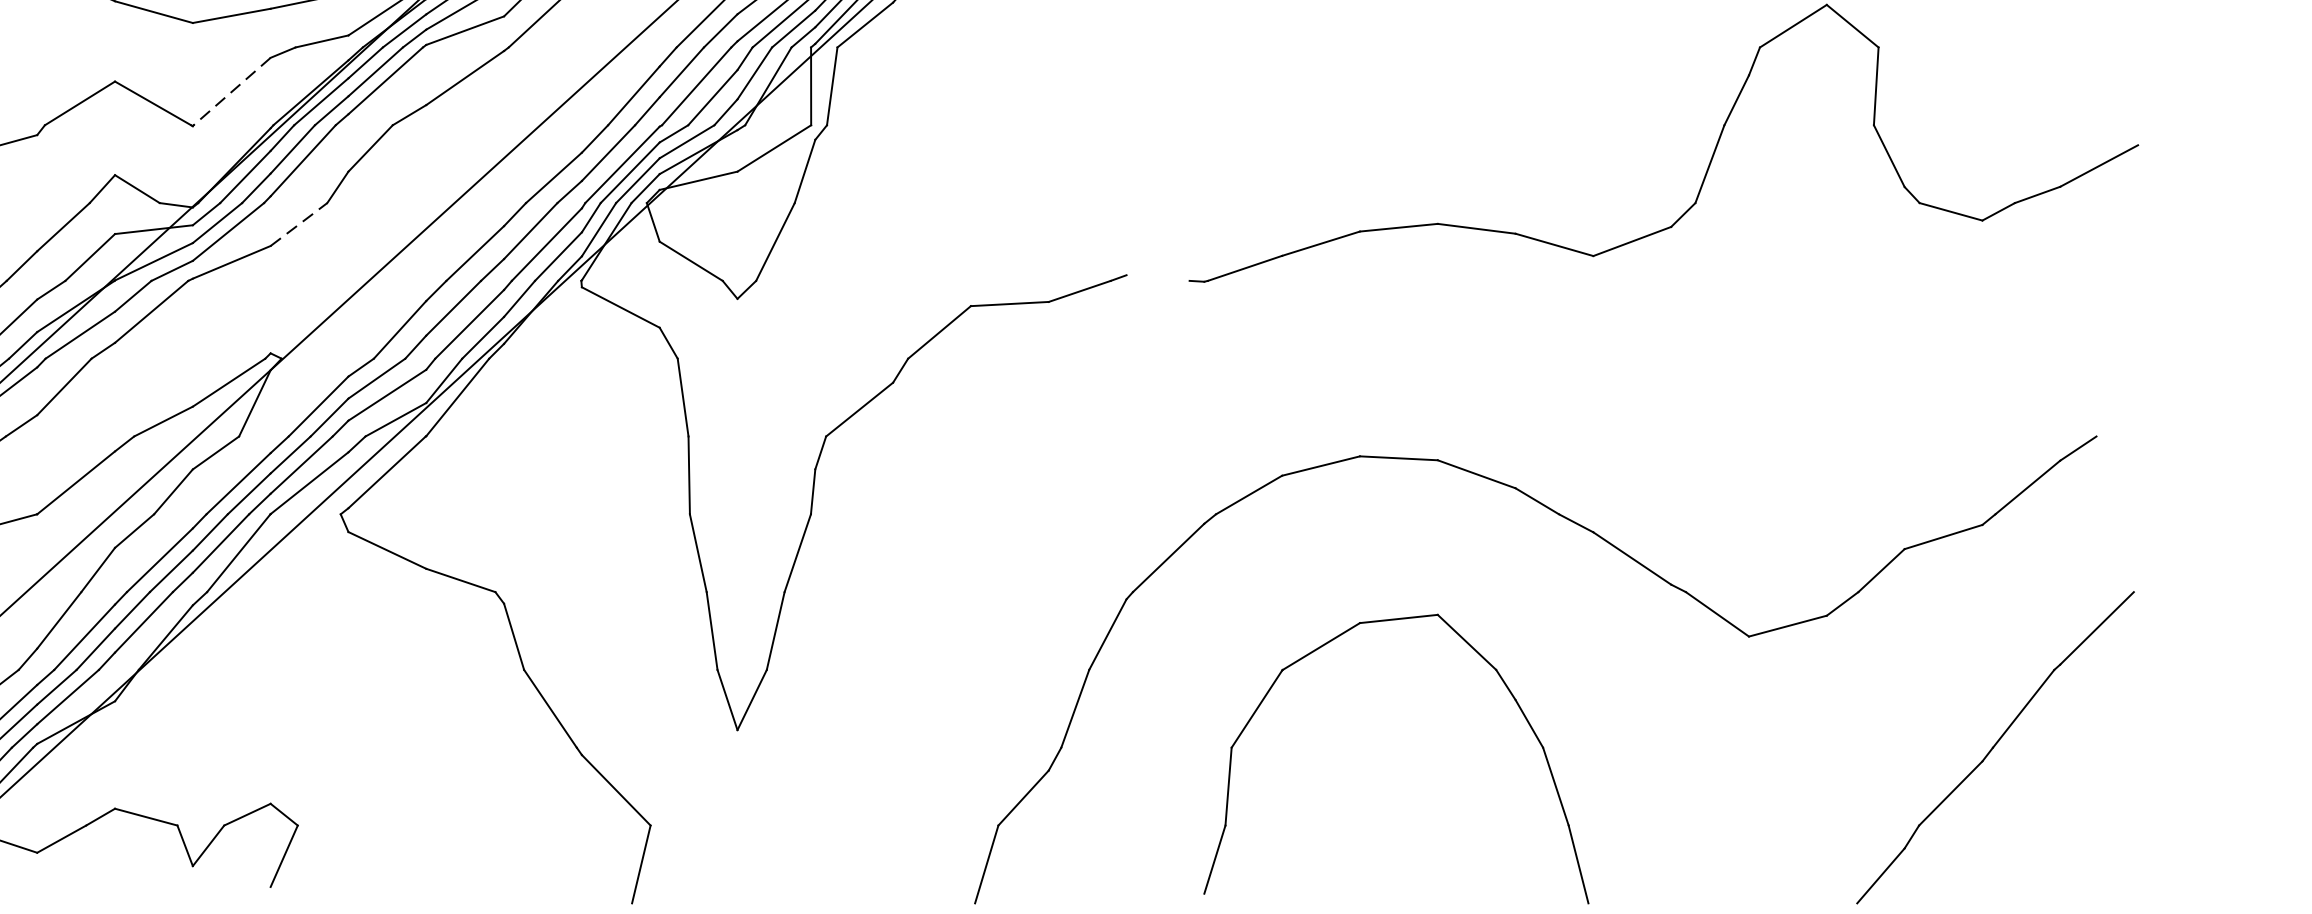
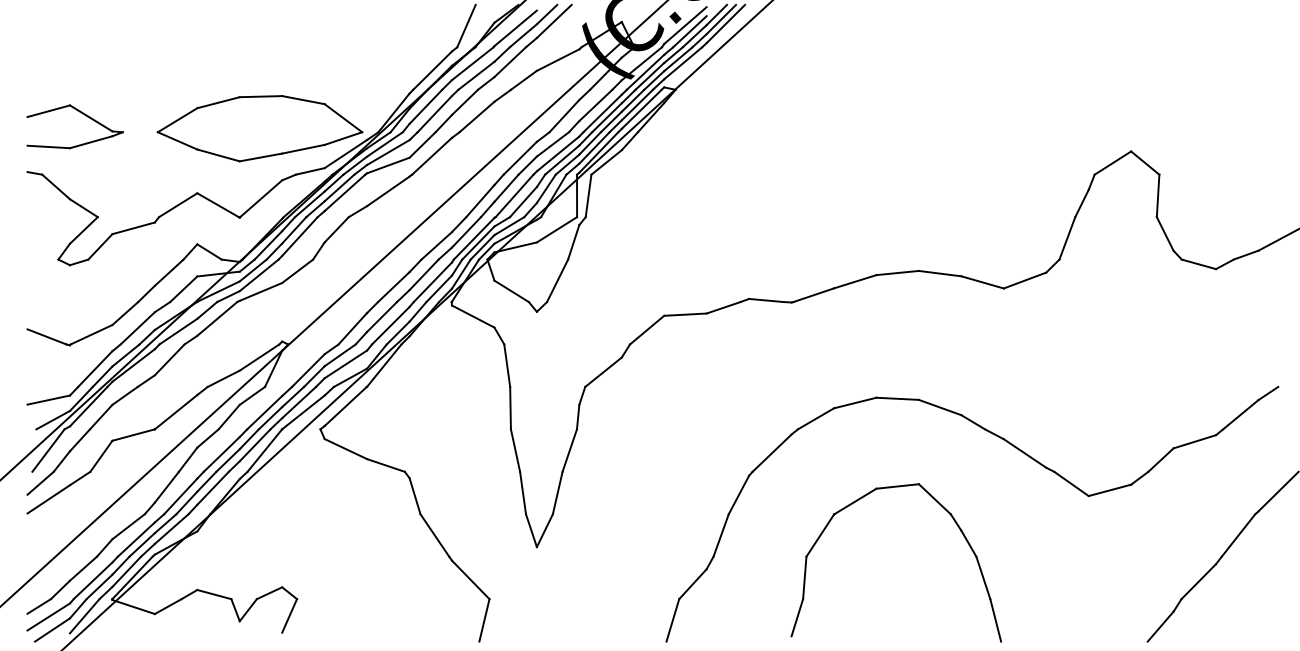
line: (232, 91) -> (261, 198), dashed -> solid
line: (300, 224) -> (298, 271), dashed -> solid
line: (1158, 278) -> (766, 300), added

